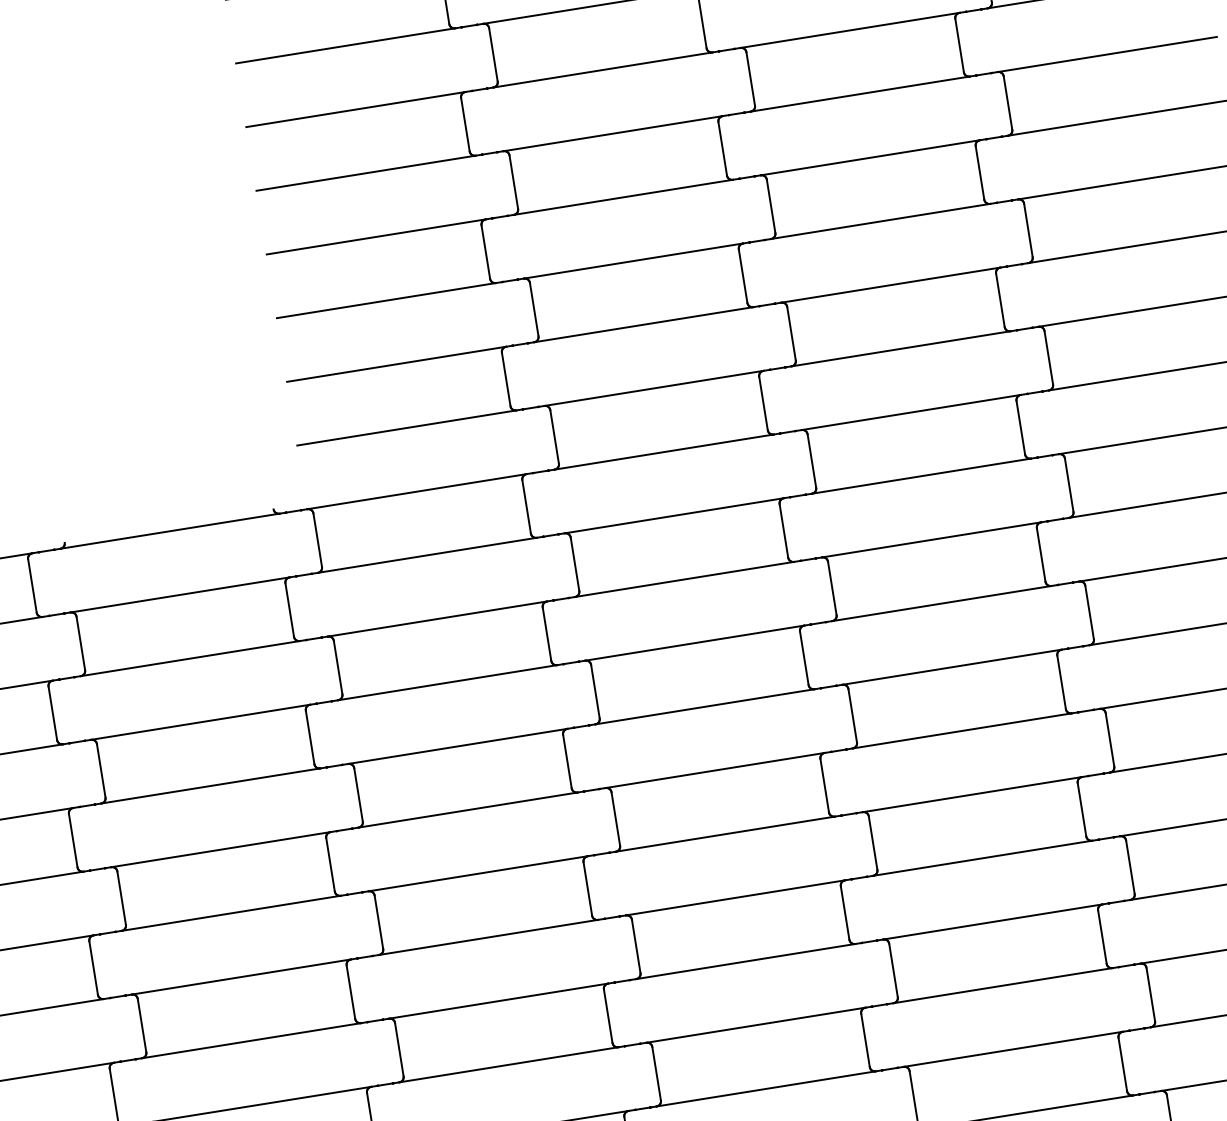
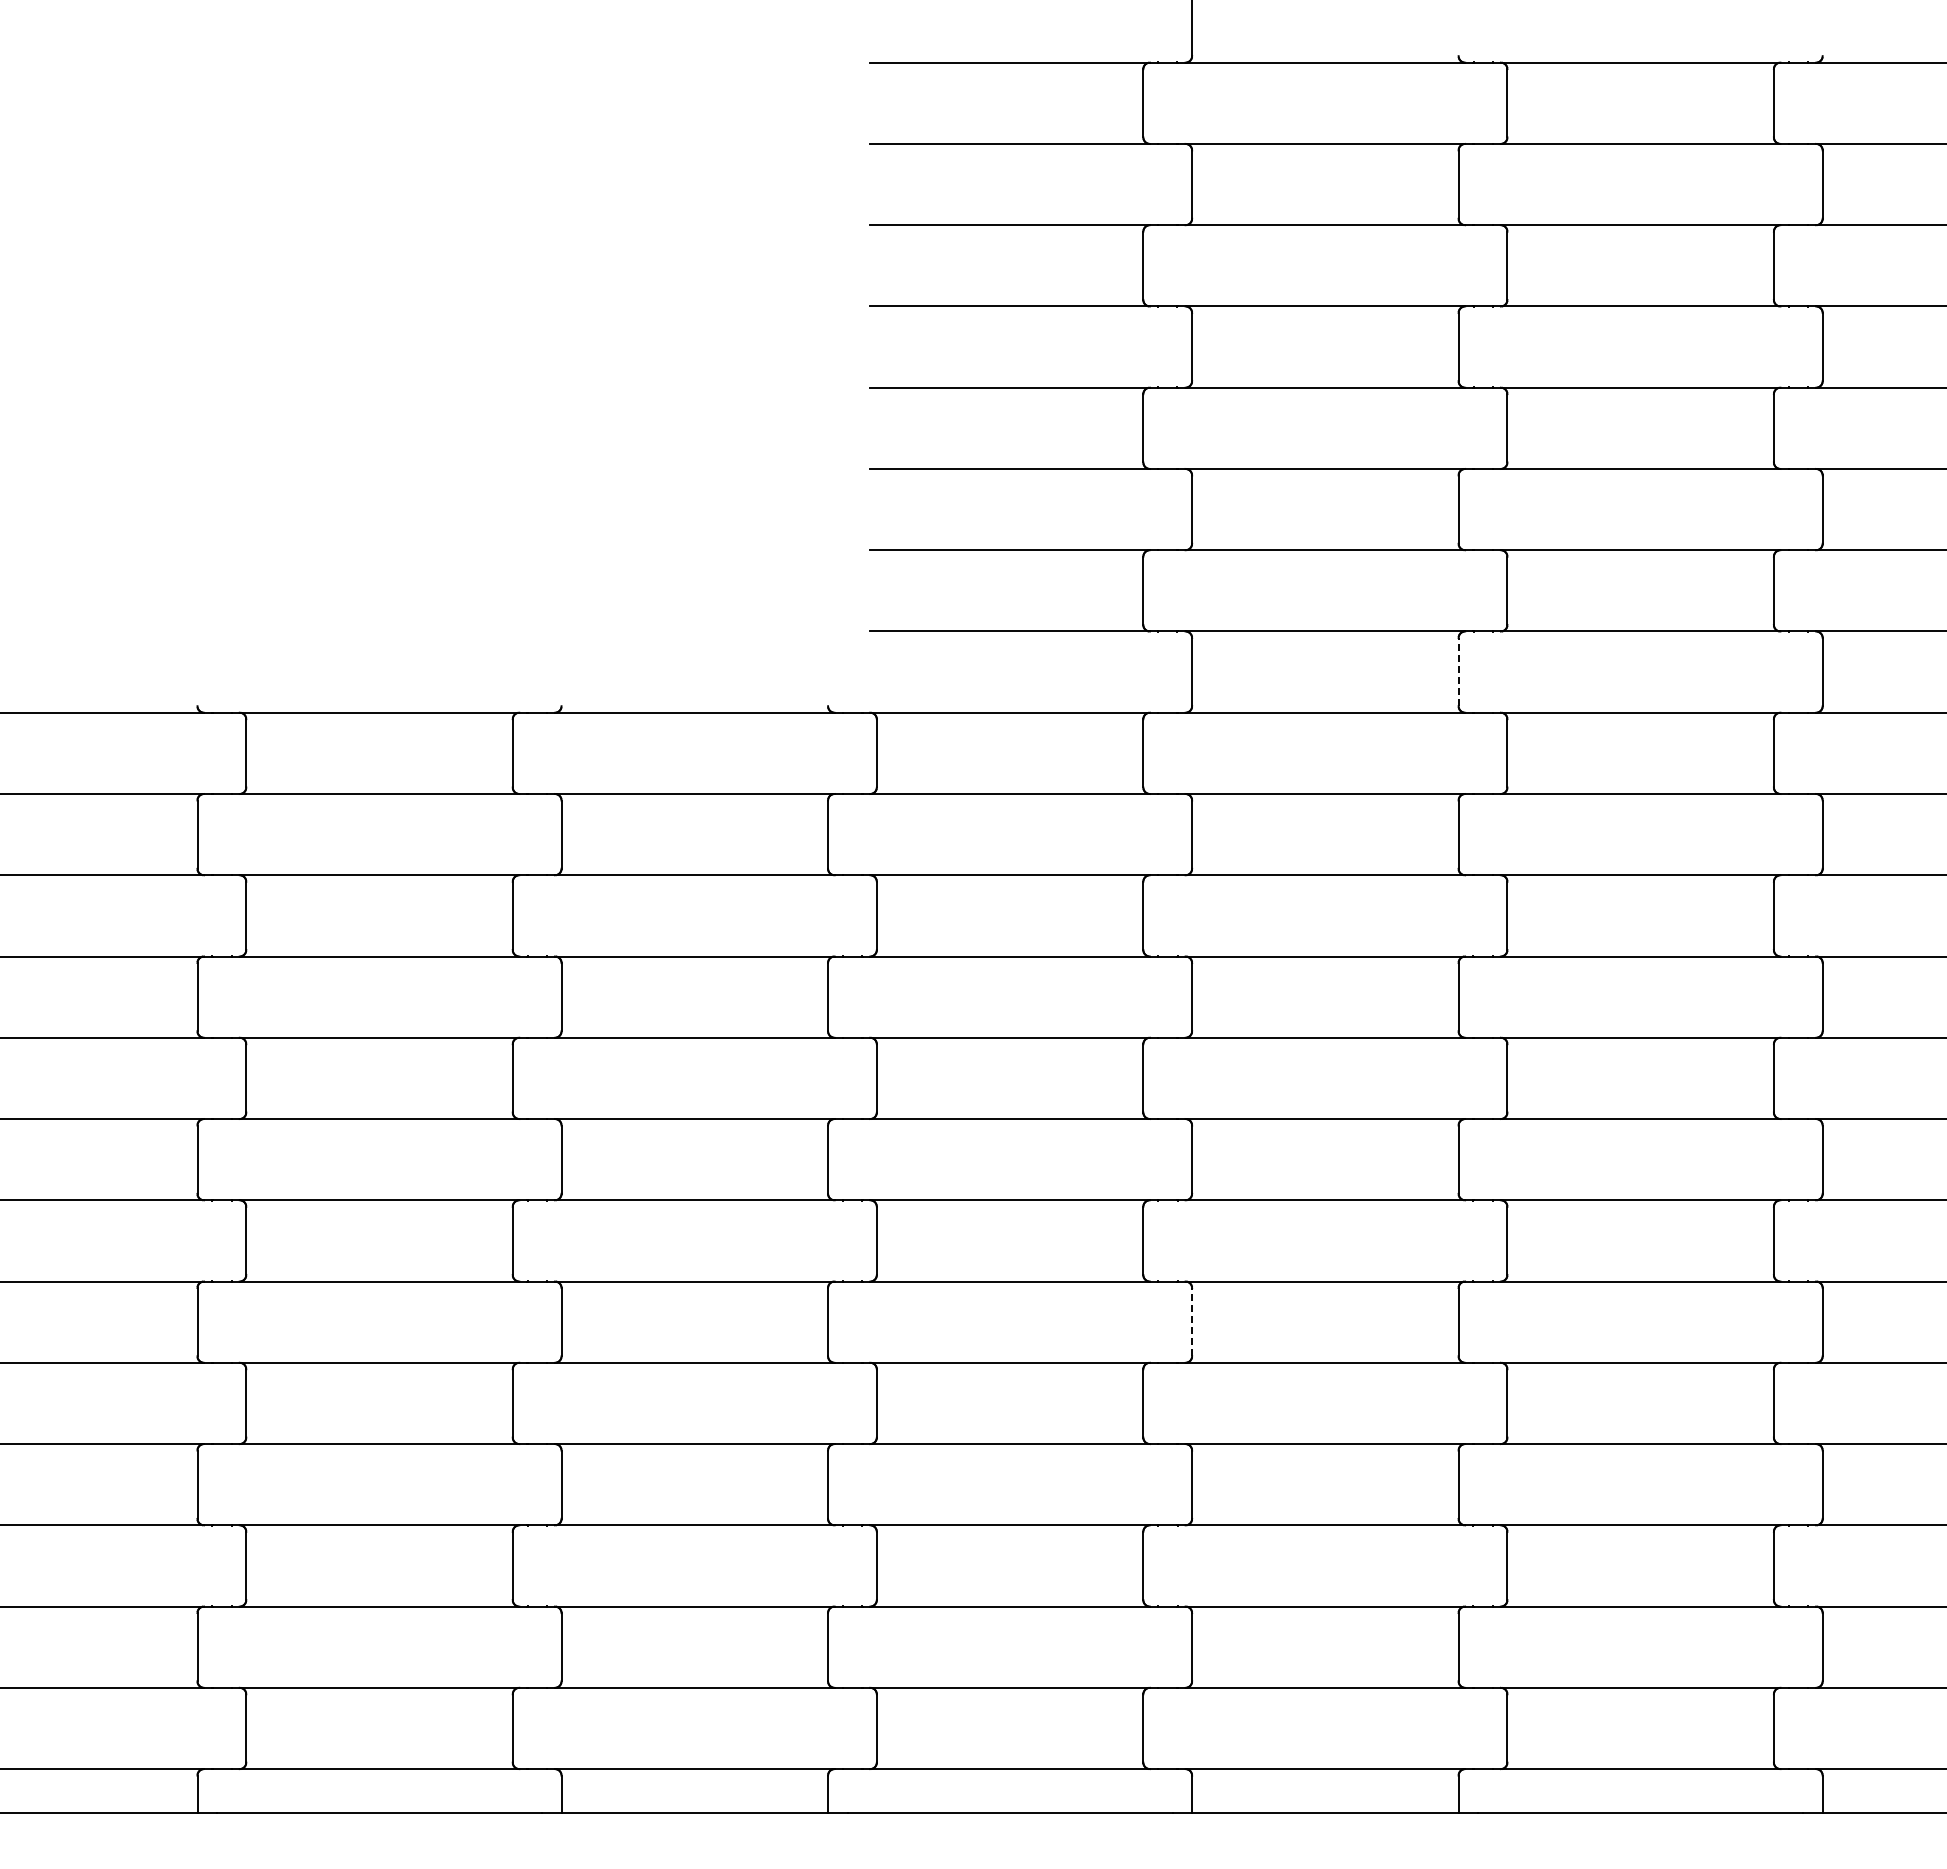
line: (763, 403) -> (1458, 671), solid -> dashed
line: (636, 945) -> (1192, 1321), solid -> dashed

